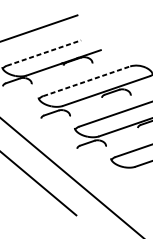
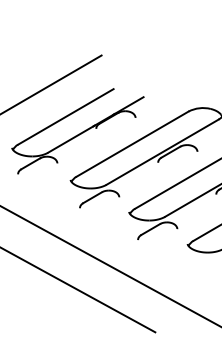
line: (44, 52) -> (66, 116), dashed -> solid
line: (86, 81) -> (132, 144), dashed -> solid

